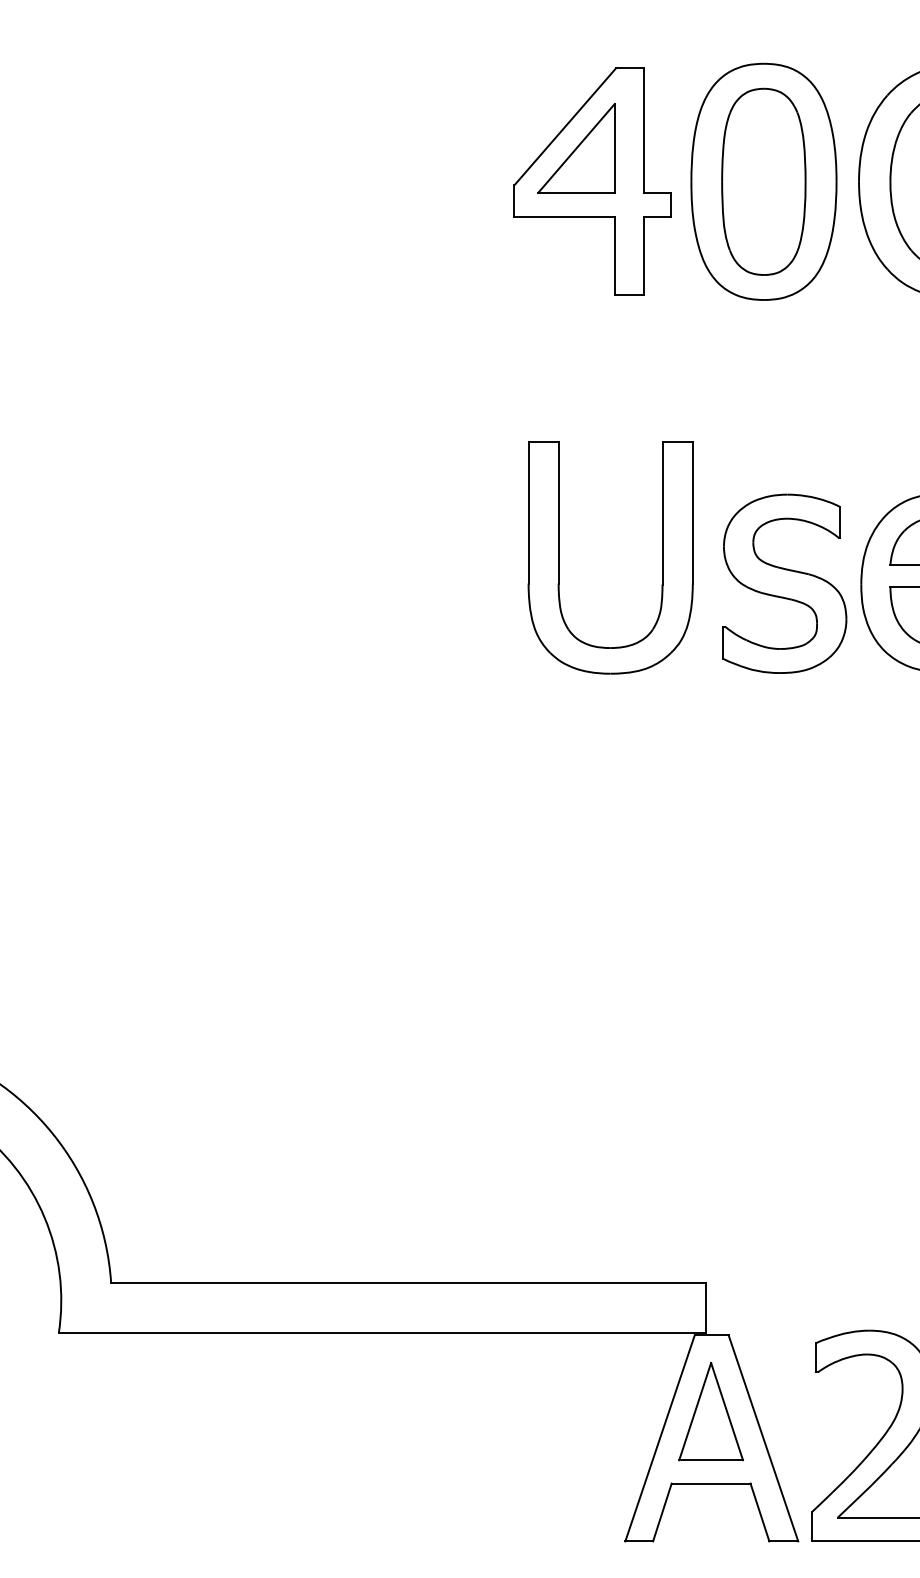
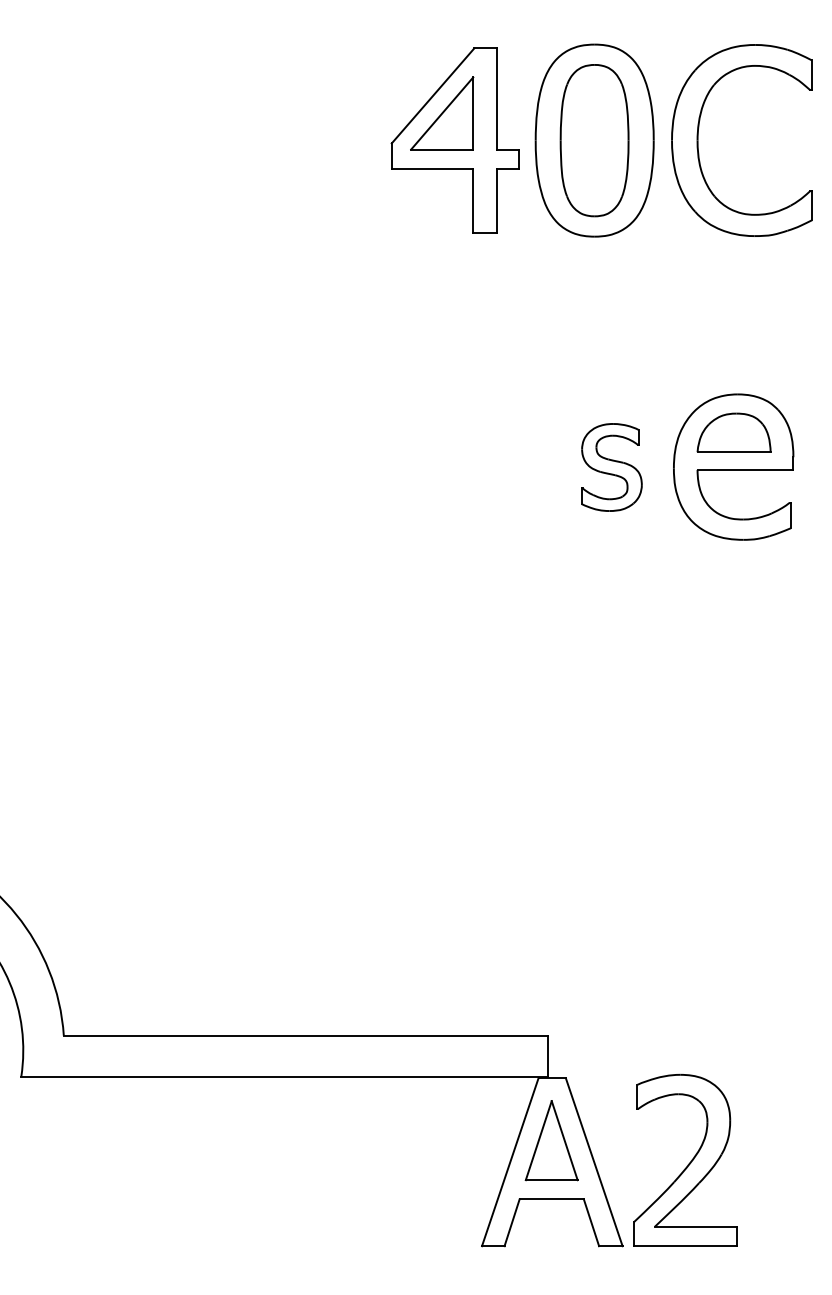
part: (559, 558) -> (428, 446), removed
part: (784, 583) -> (611, 467), size x0.6

